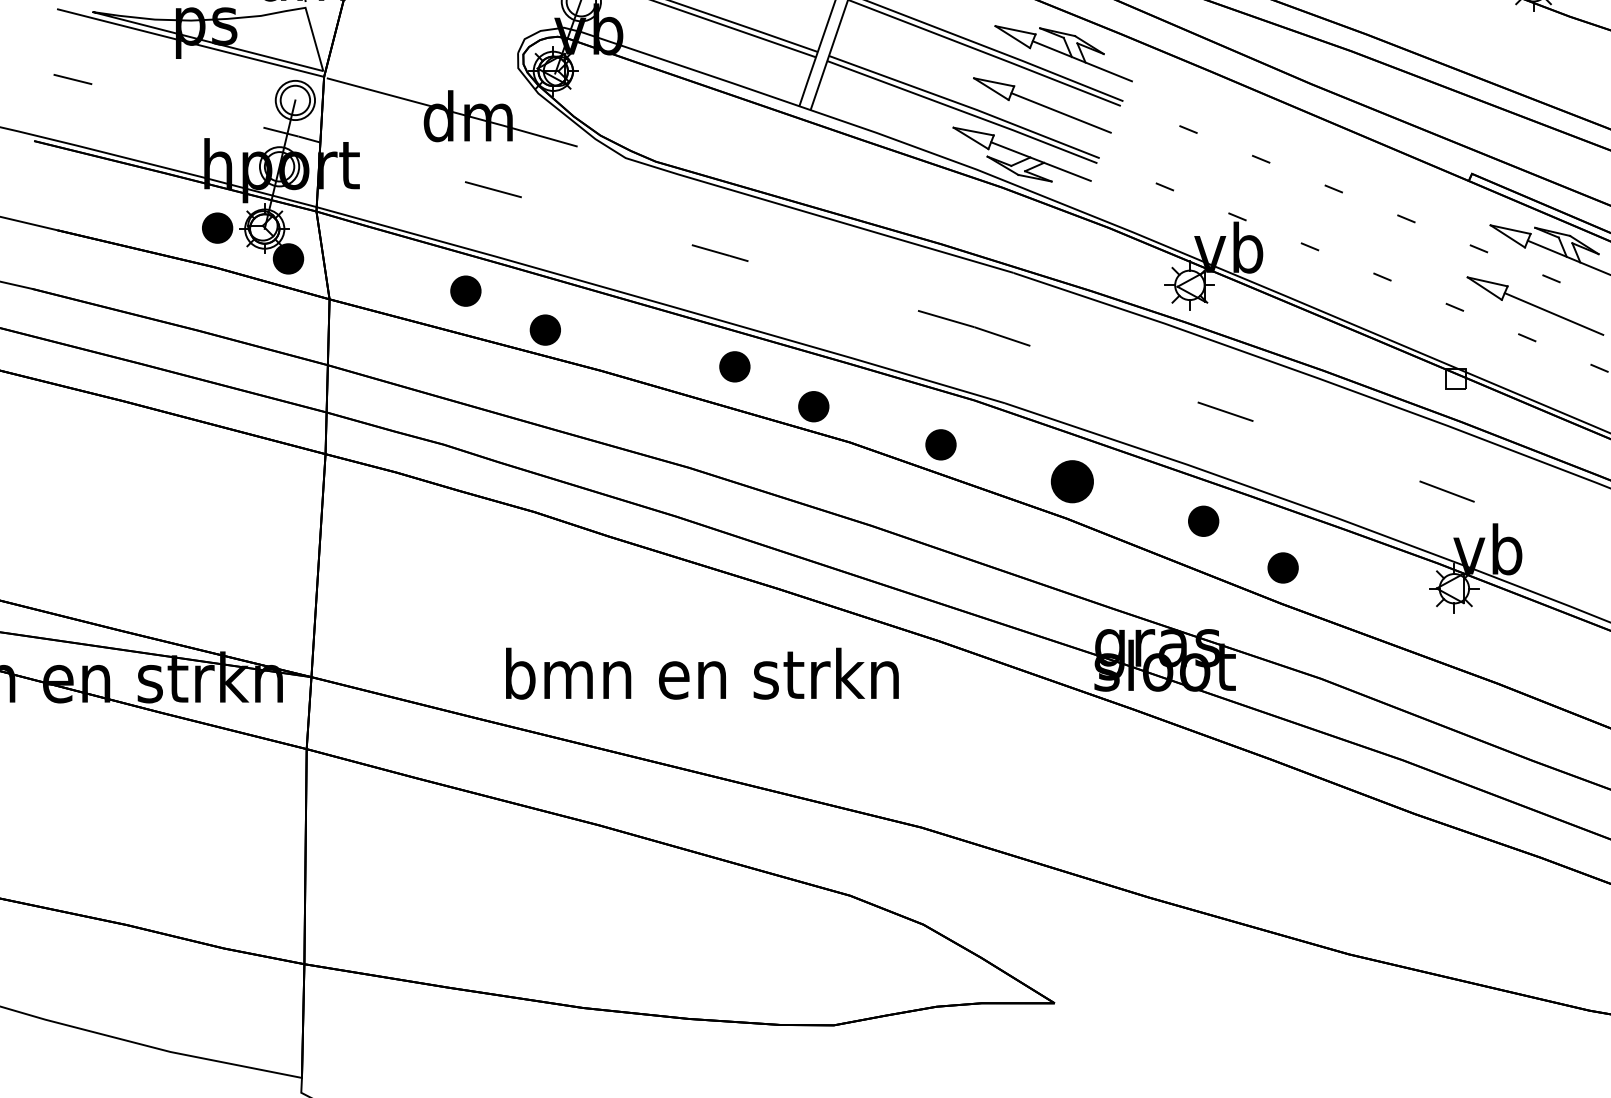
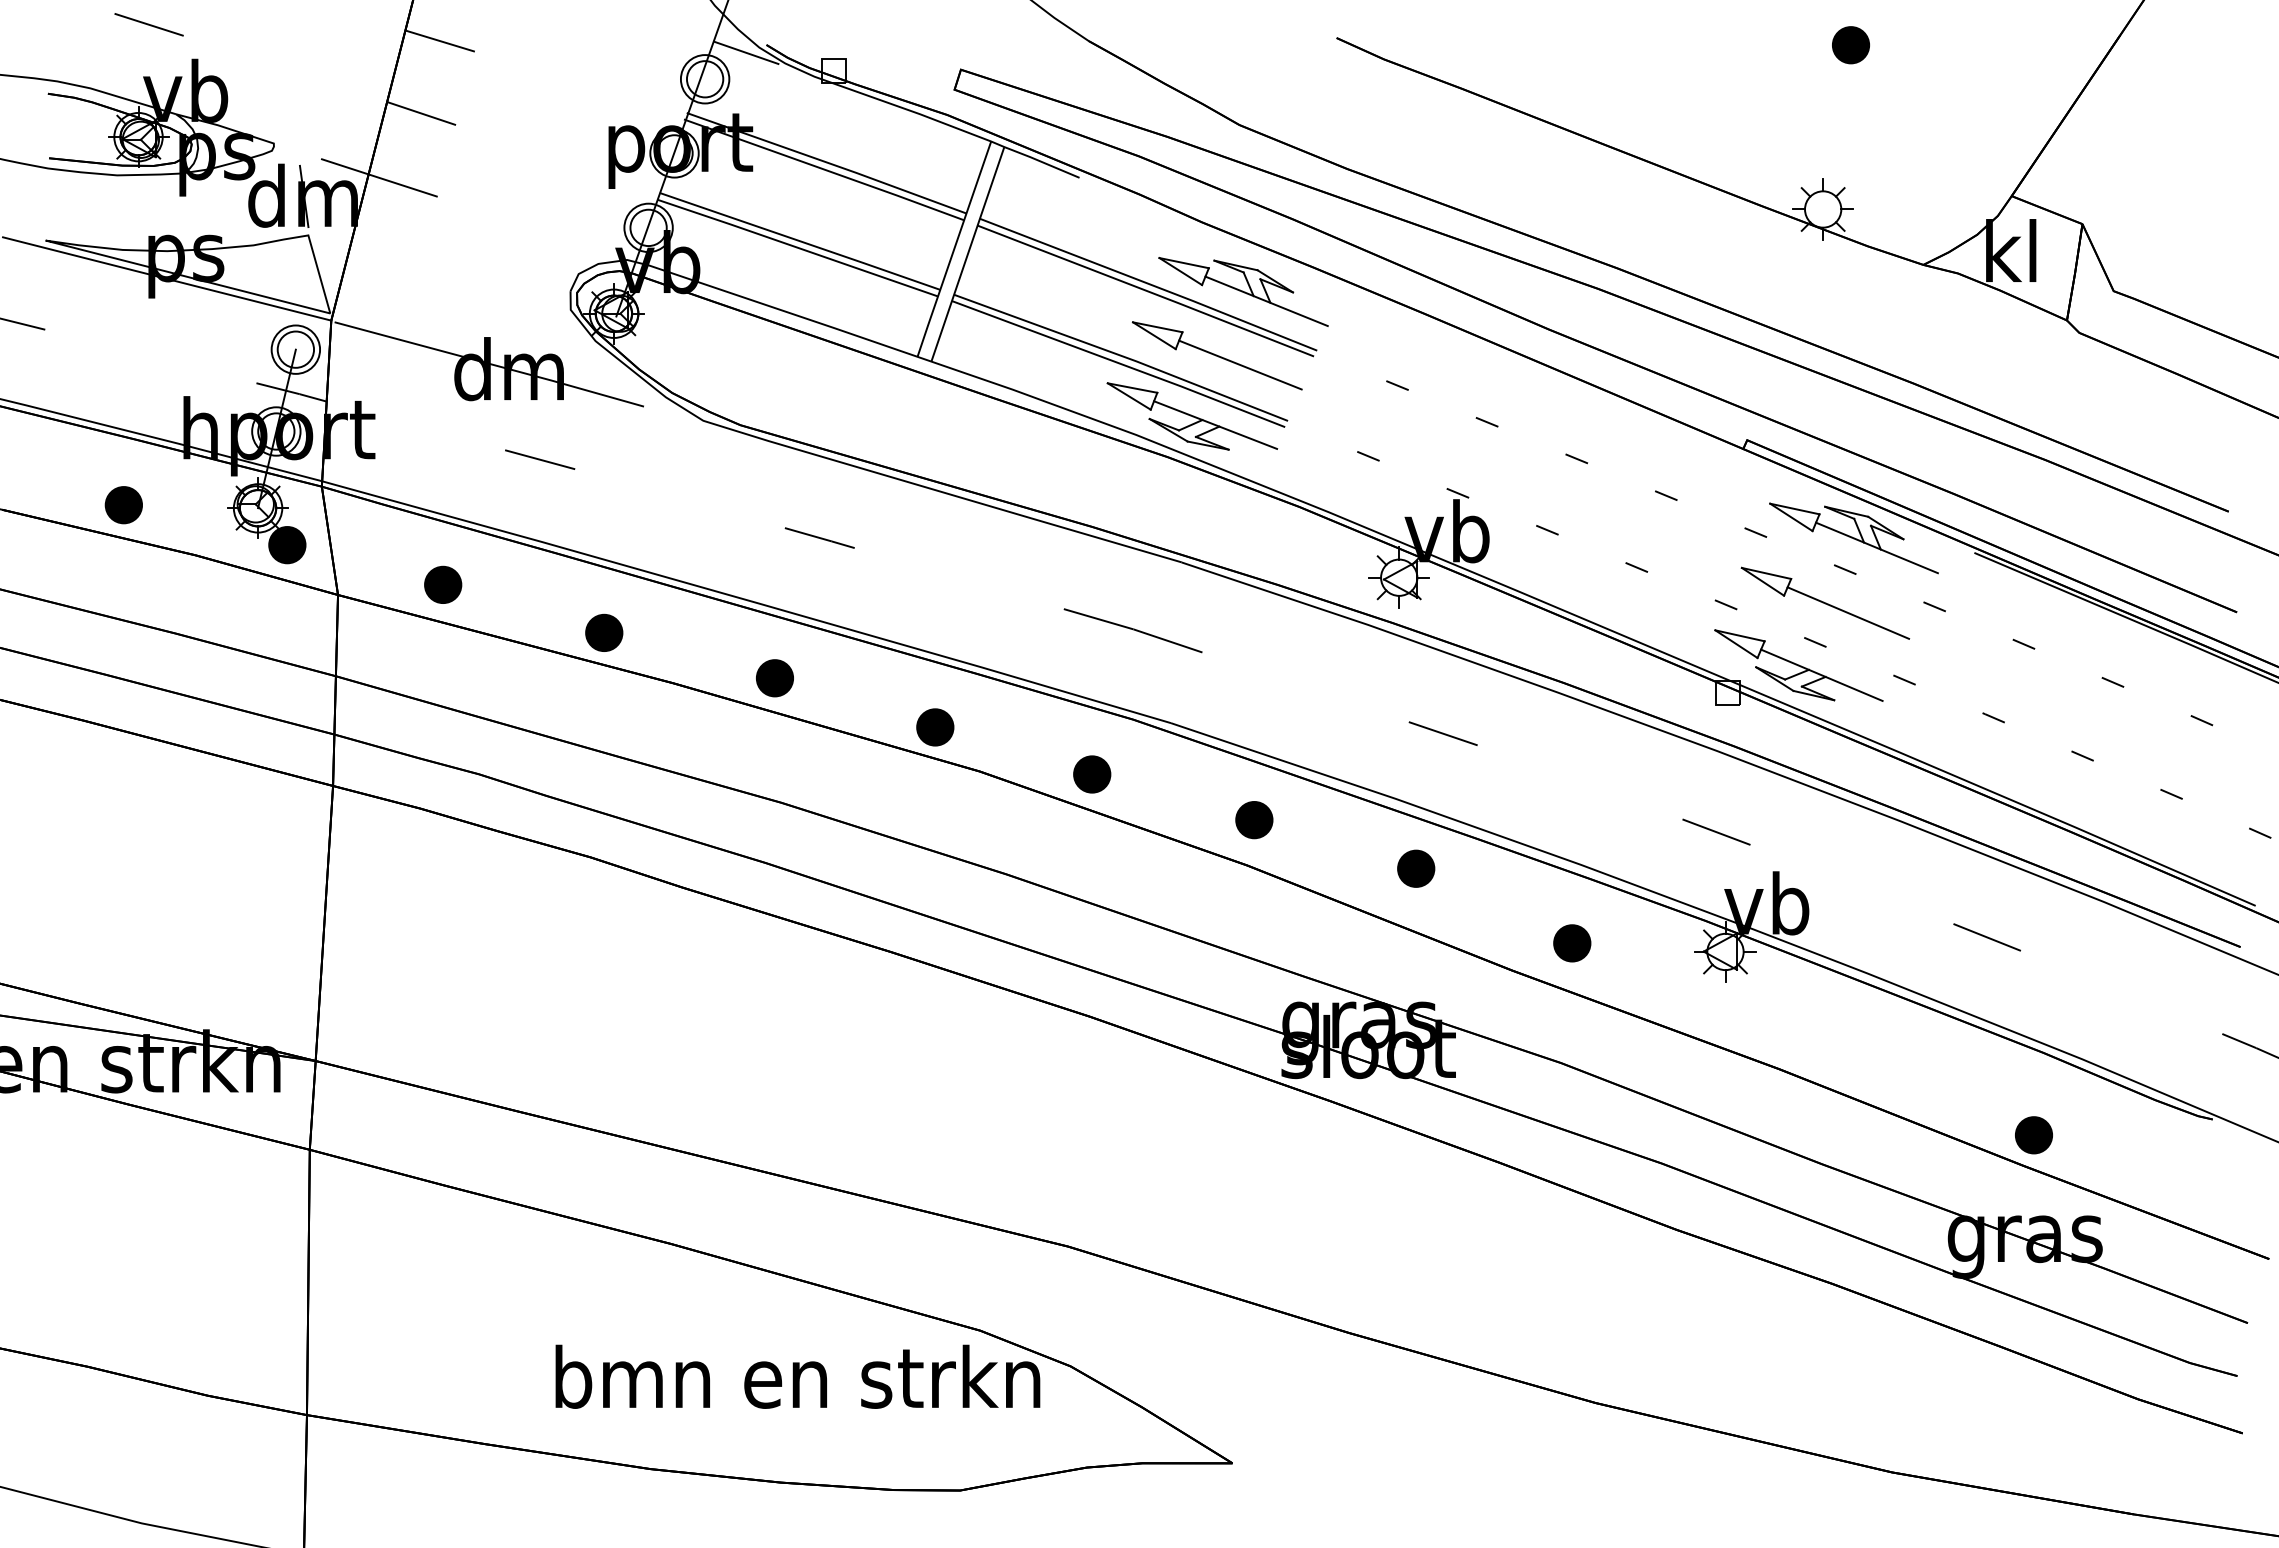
part: (217, 228) -> (123, 505), moved
part: (466, 290) -> (443, 584), moved
part: (1513, 356) -> (1798, 665), added
part: (734, 367) -> (774, 678), moved
part: (1072, 482) -> (1254, 820), size x0.71
part: (1283, 568) -> (1572, 943), moved
text: (702, 673) -> (797, 1376), moved

